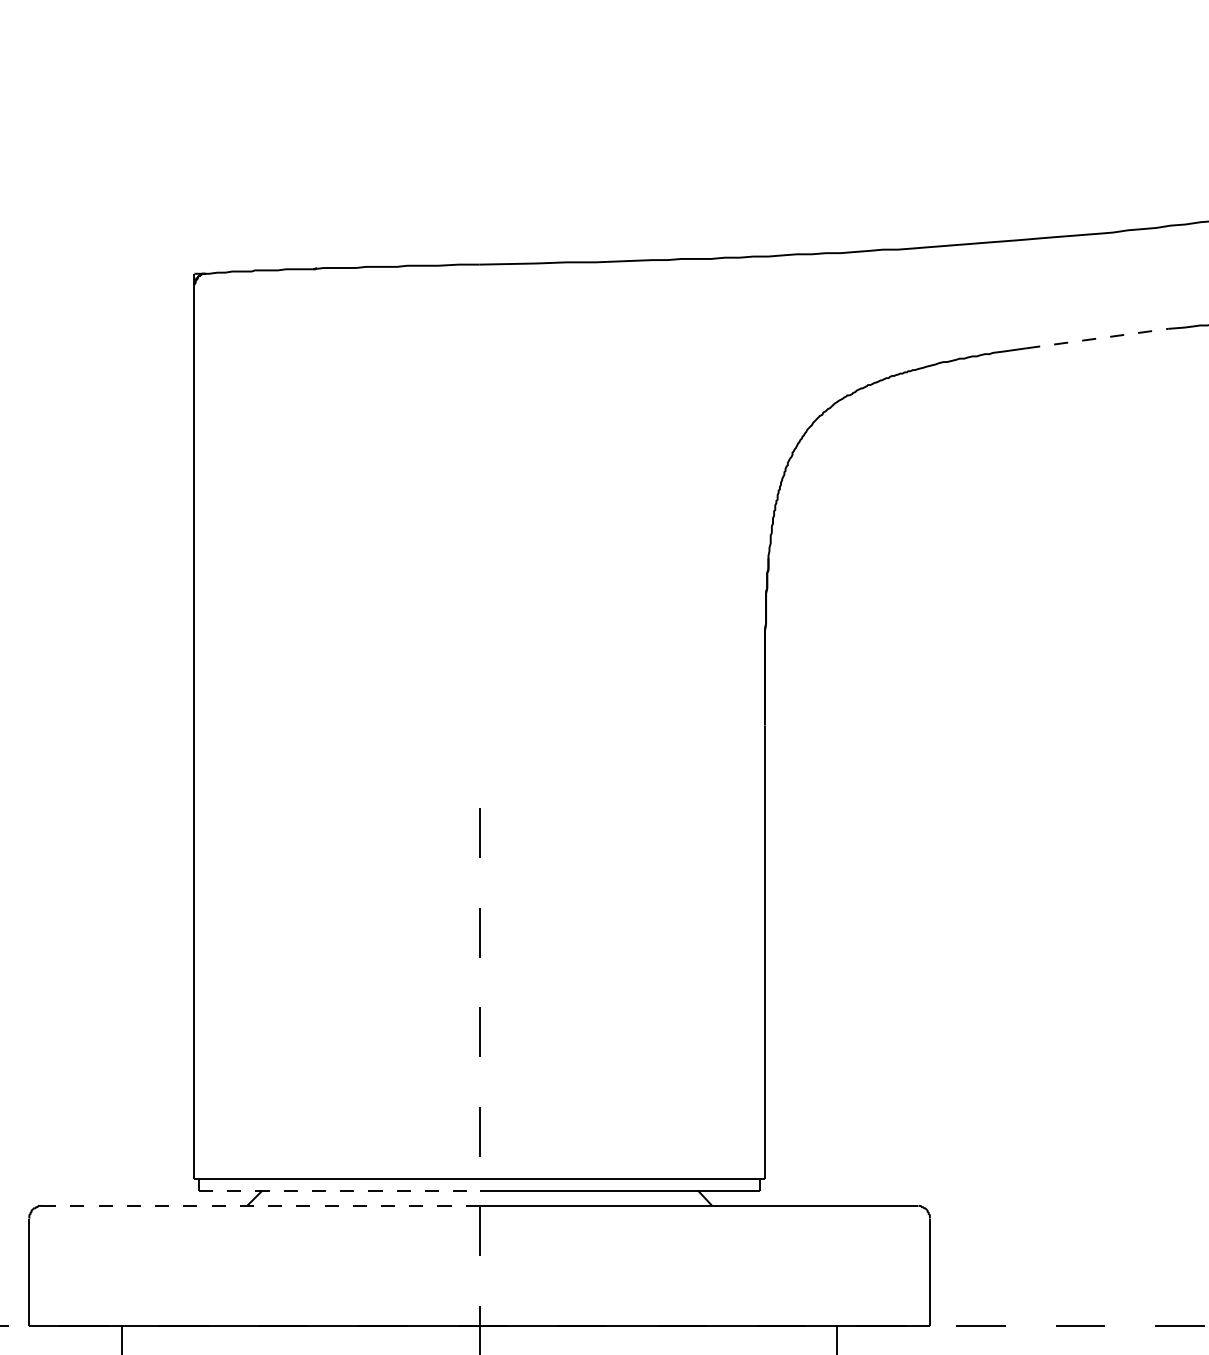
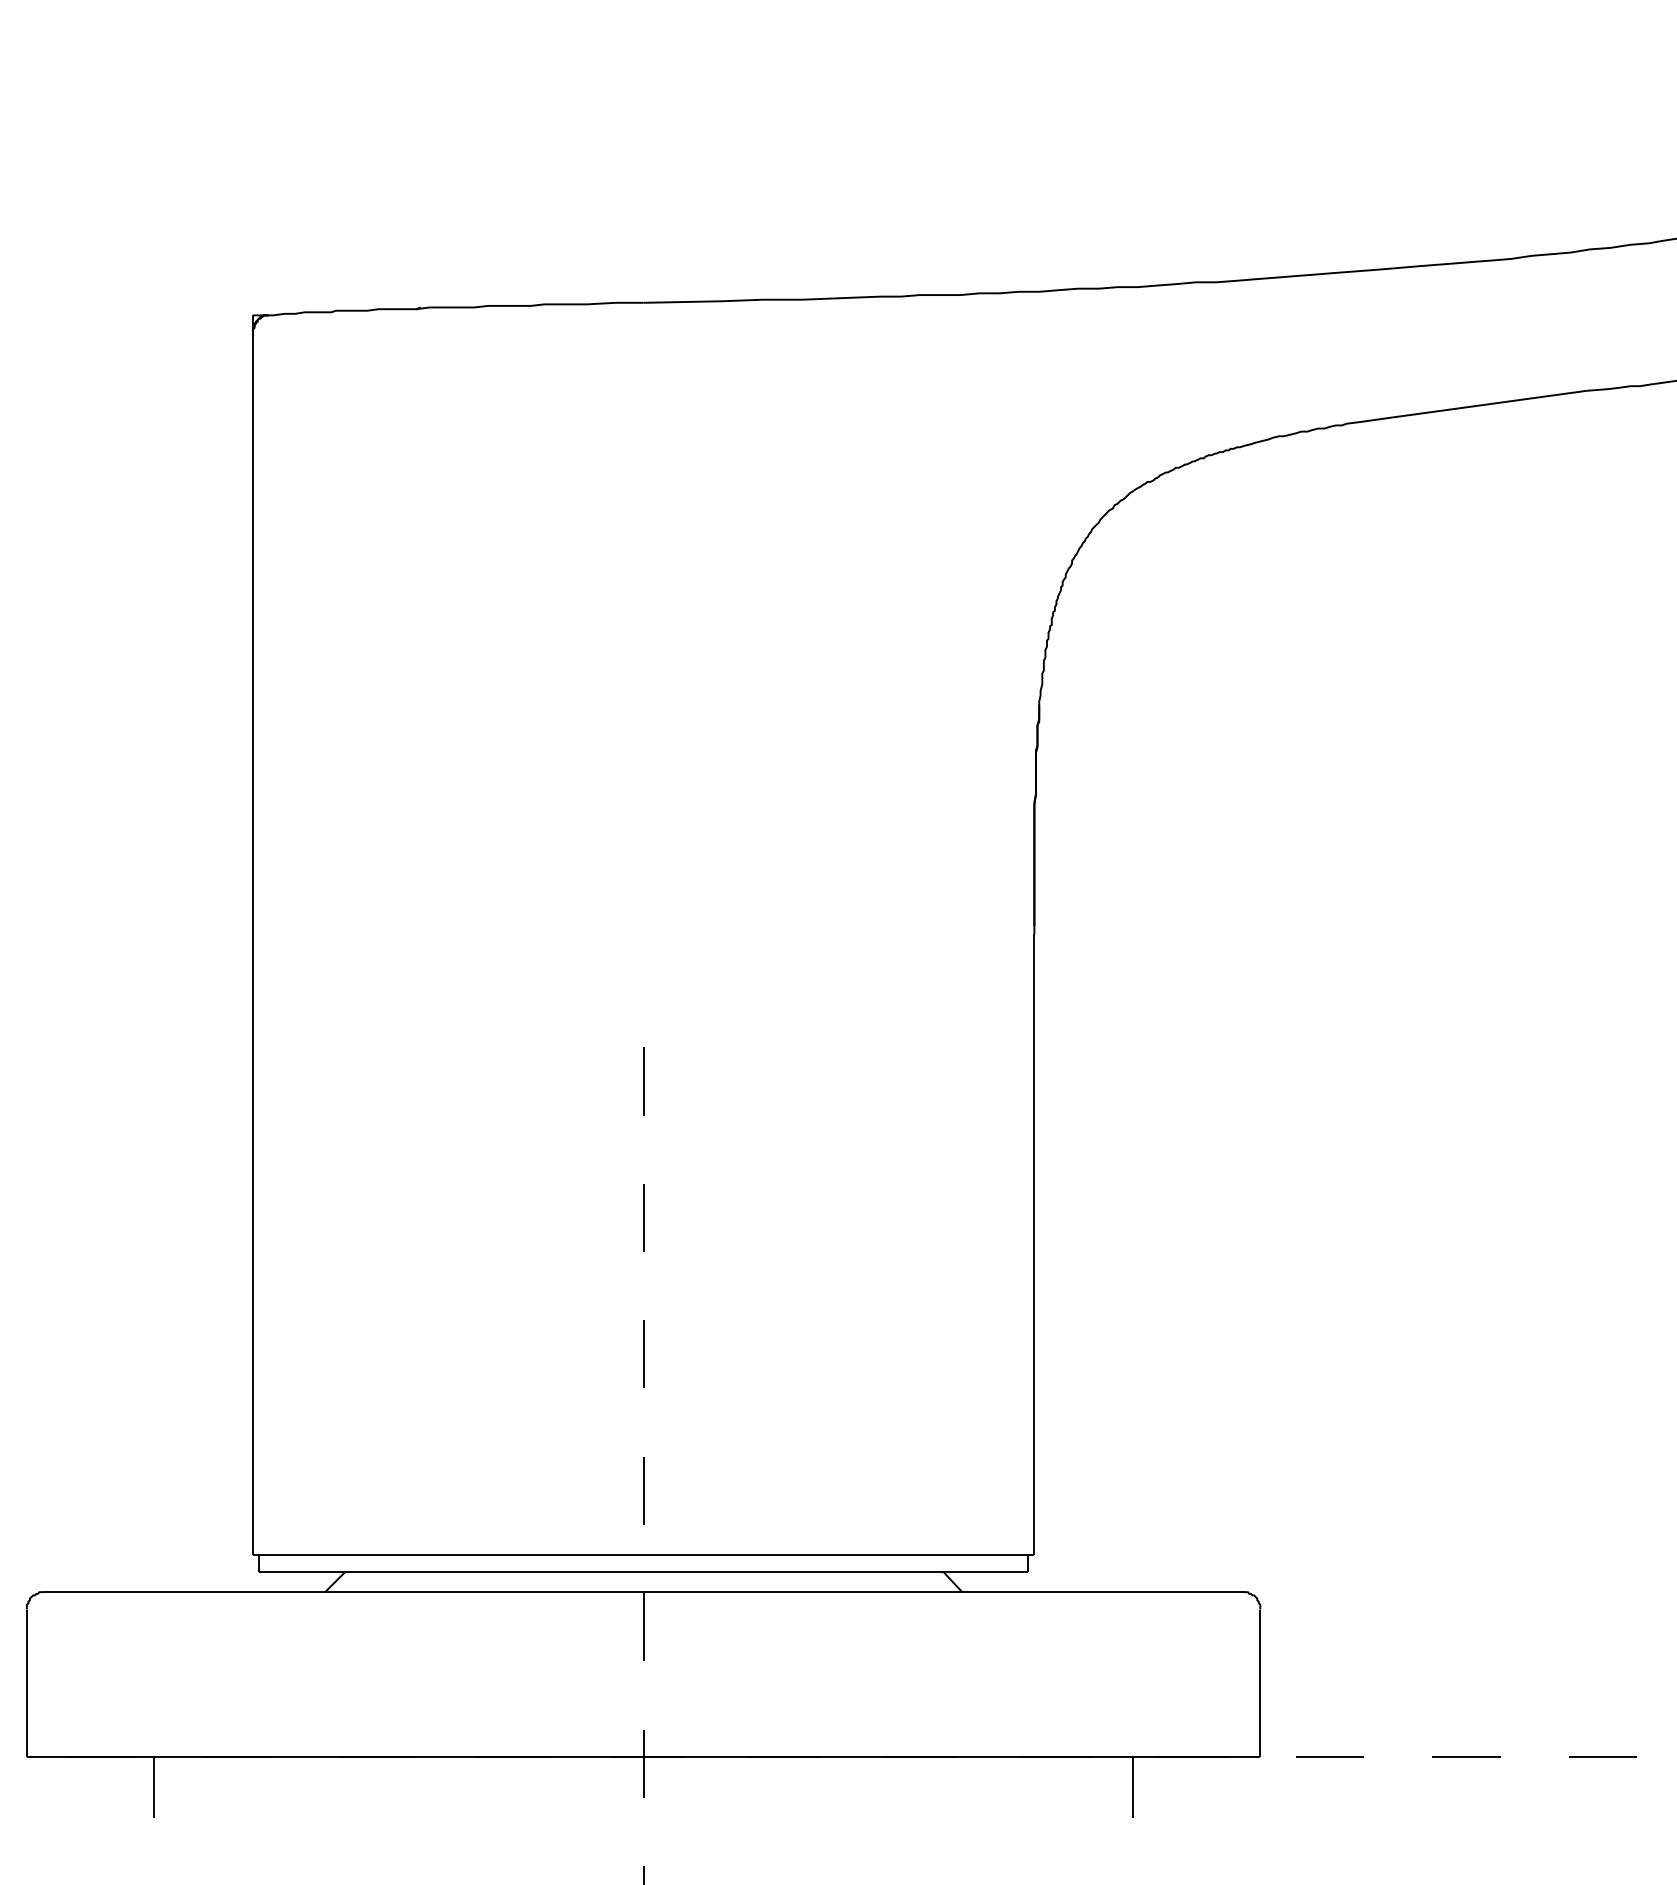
line: (1097, 338) -> (1489, 404), dashed -> solid
line: (339, 1190) -> (451, 1571), dashed -> solid
line: (260, 1206) -> (343, 1592), dashed -> solid

